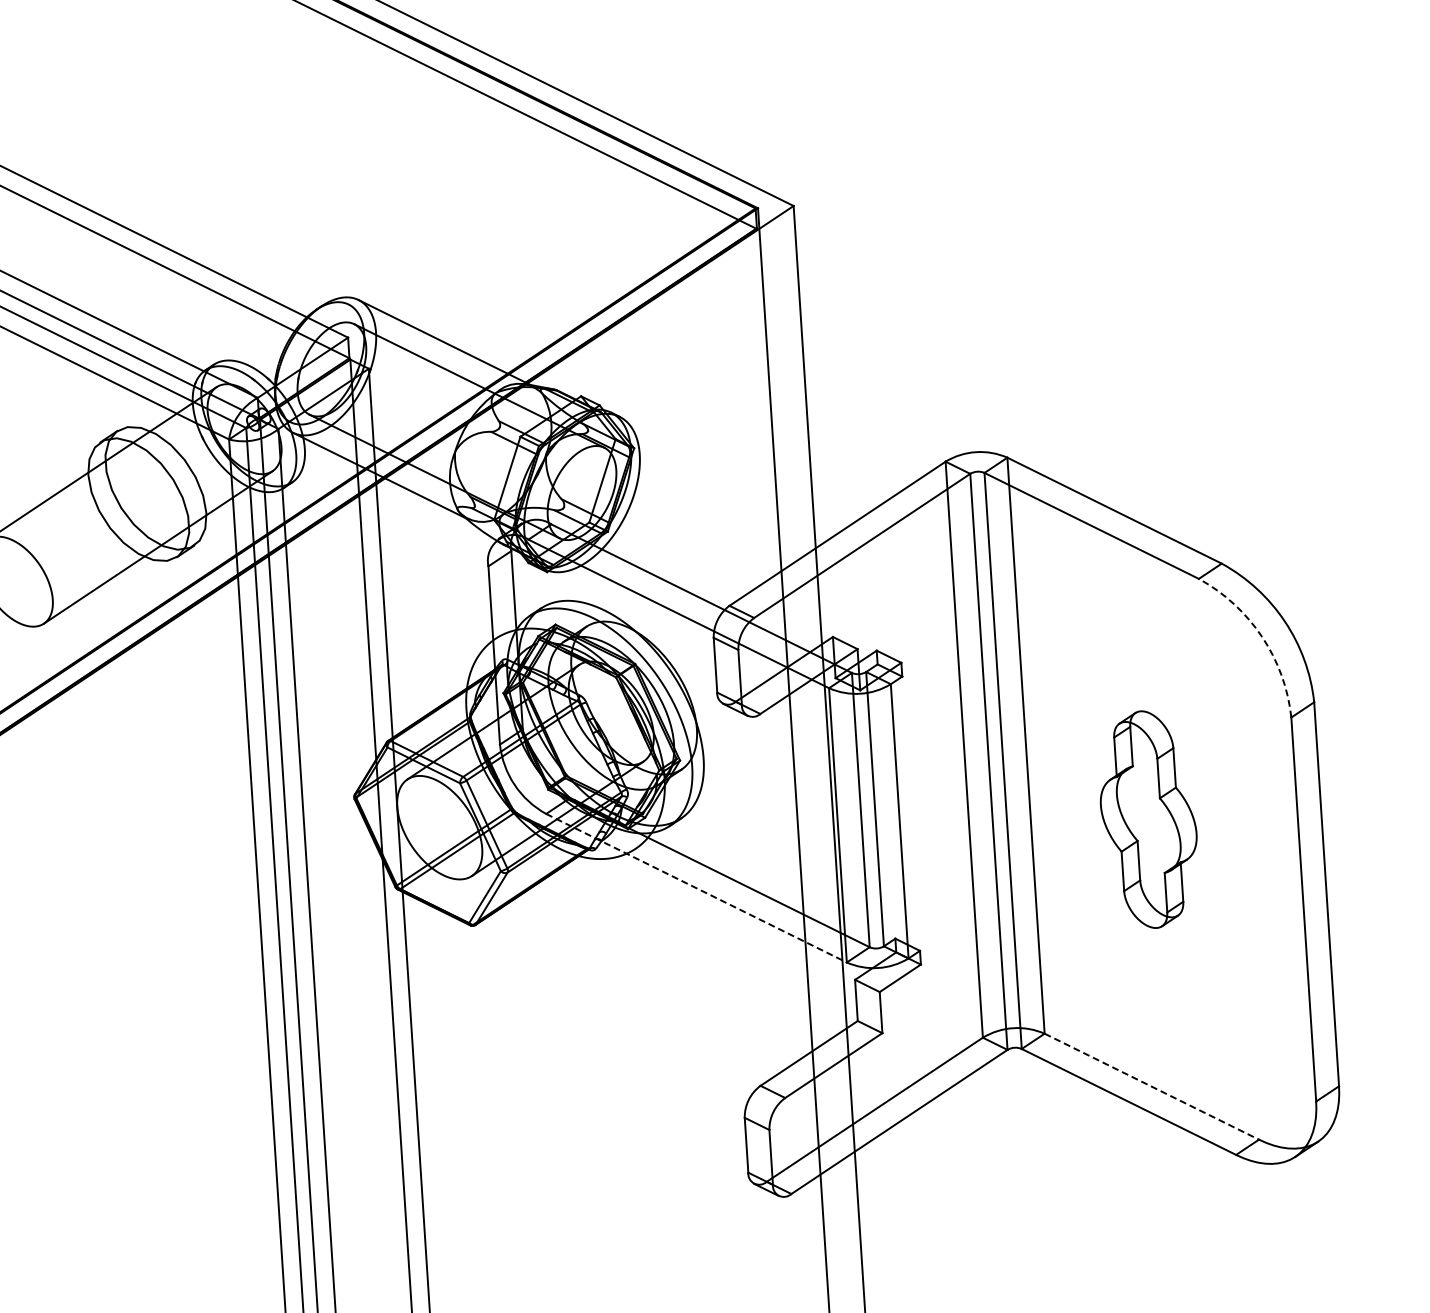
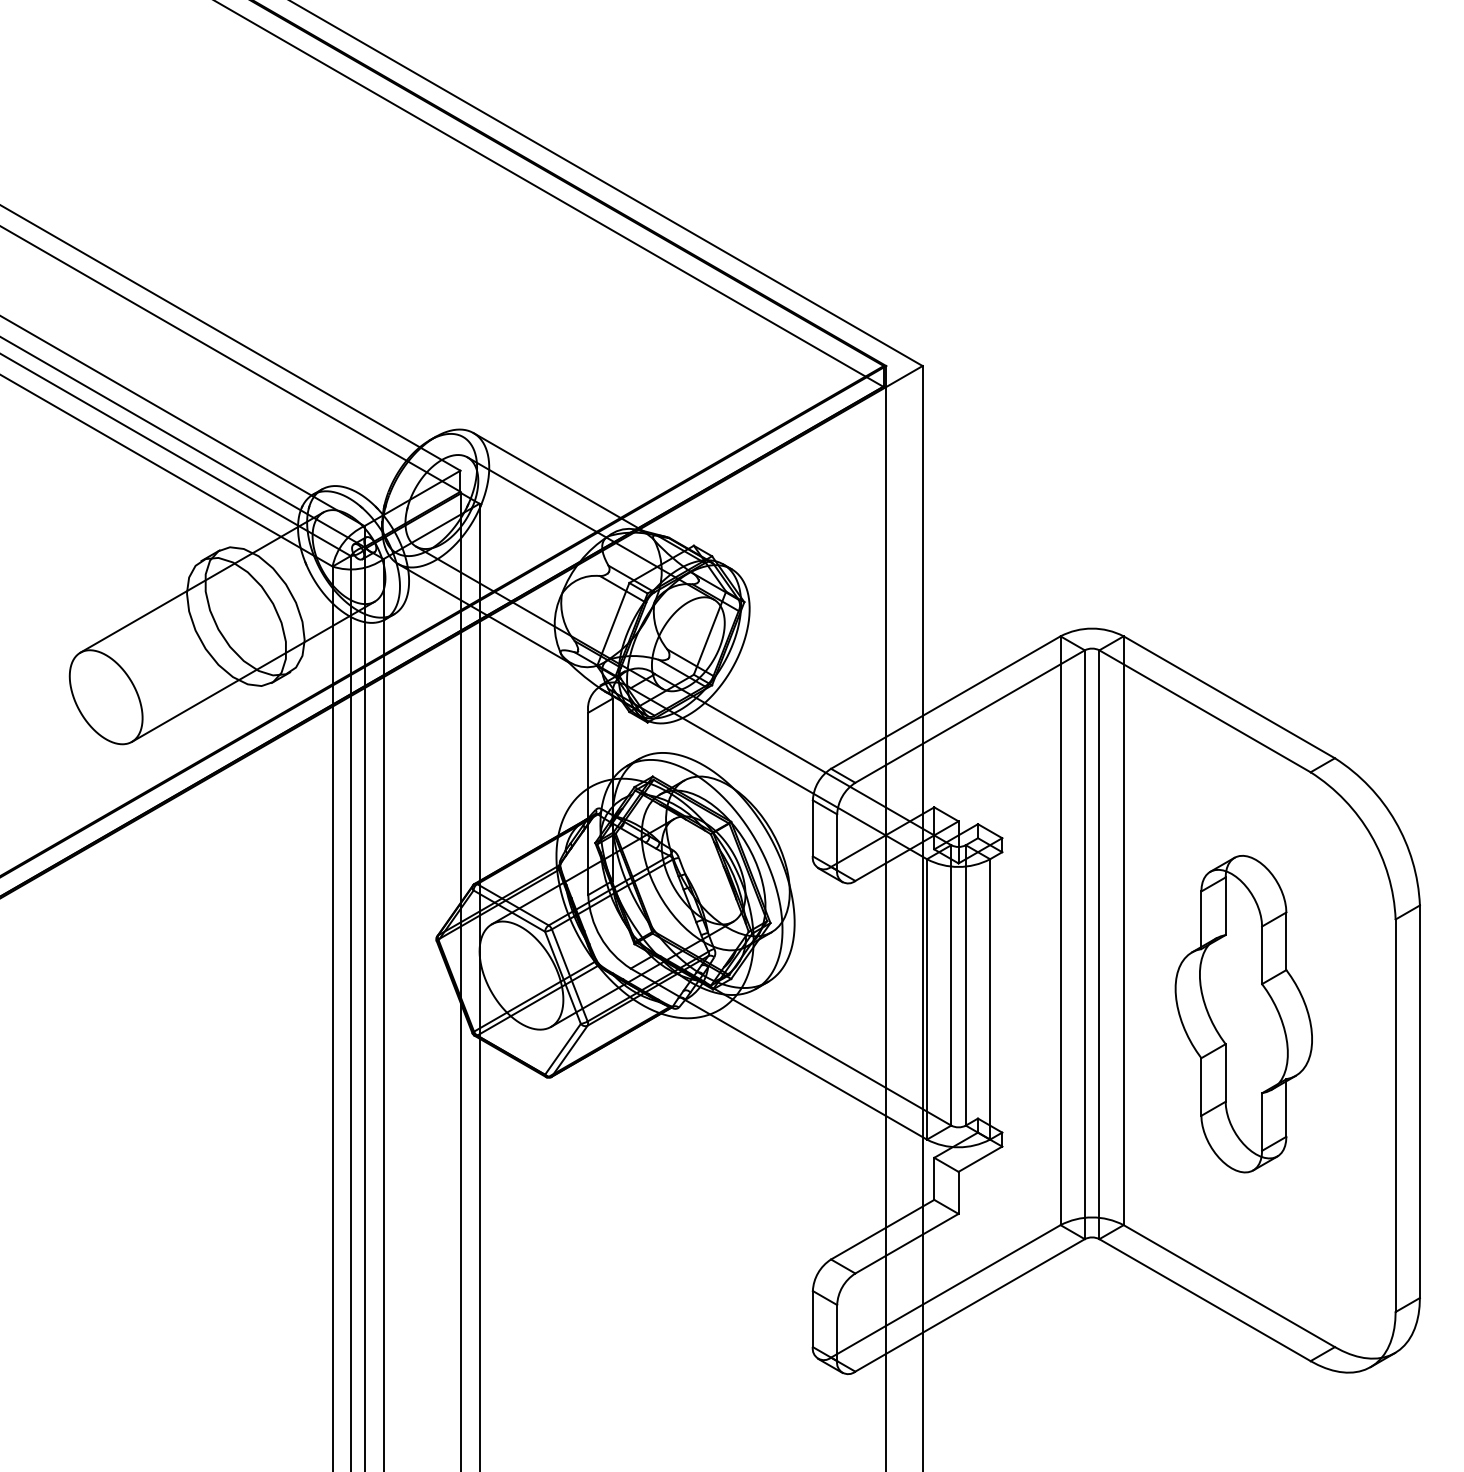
arc: (1262, 636) -> (1371, 835), dashed -> solid
part: (1148, 819) -> (1243, 1013), size x1.43
line: (697, 888) -> (779, 1054), dashed -> solid
line: (1152, 1087) -> (1229, 1286), dashed -> solid

